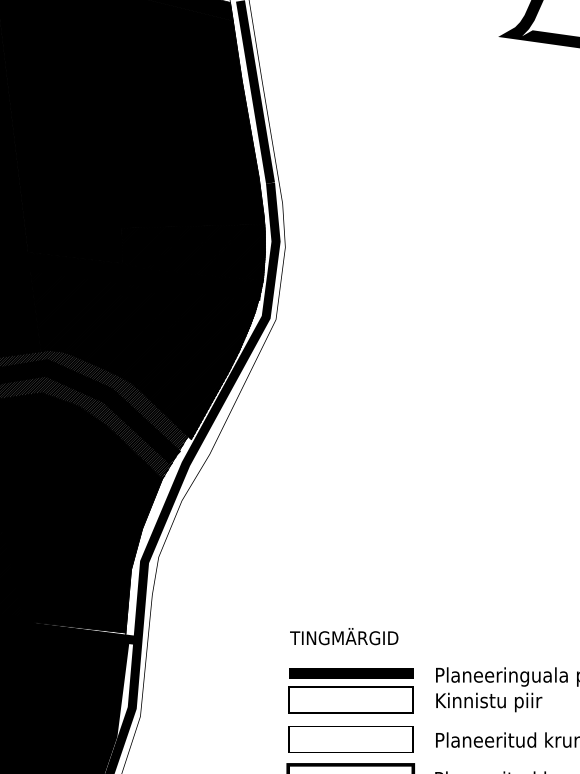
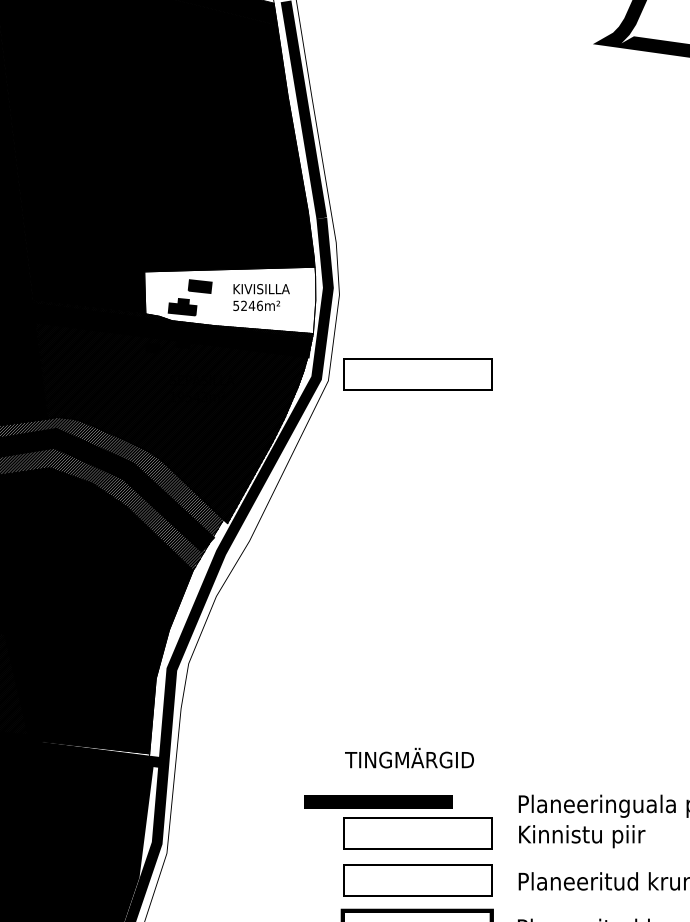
hatch: (192, 252) -> (229, 300), removed
part: (350, 314) -> (417, 374), added
line: (351, 672) -> (378, 801), moved

